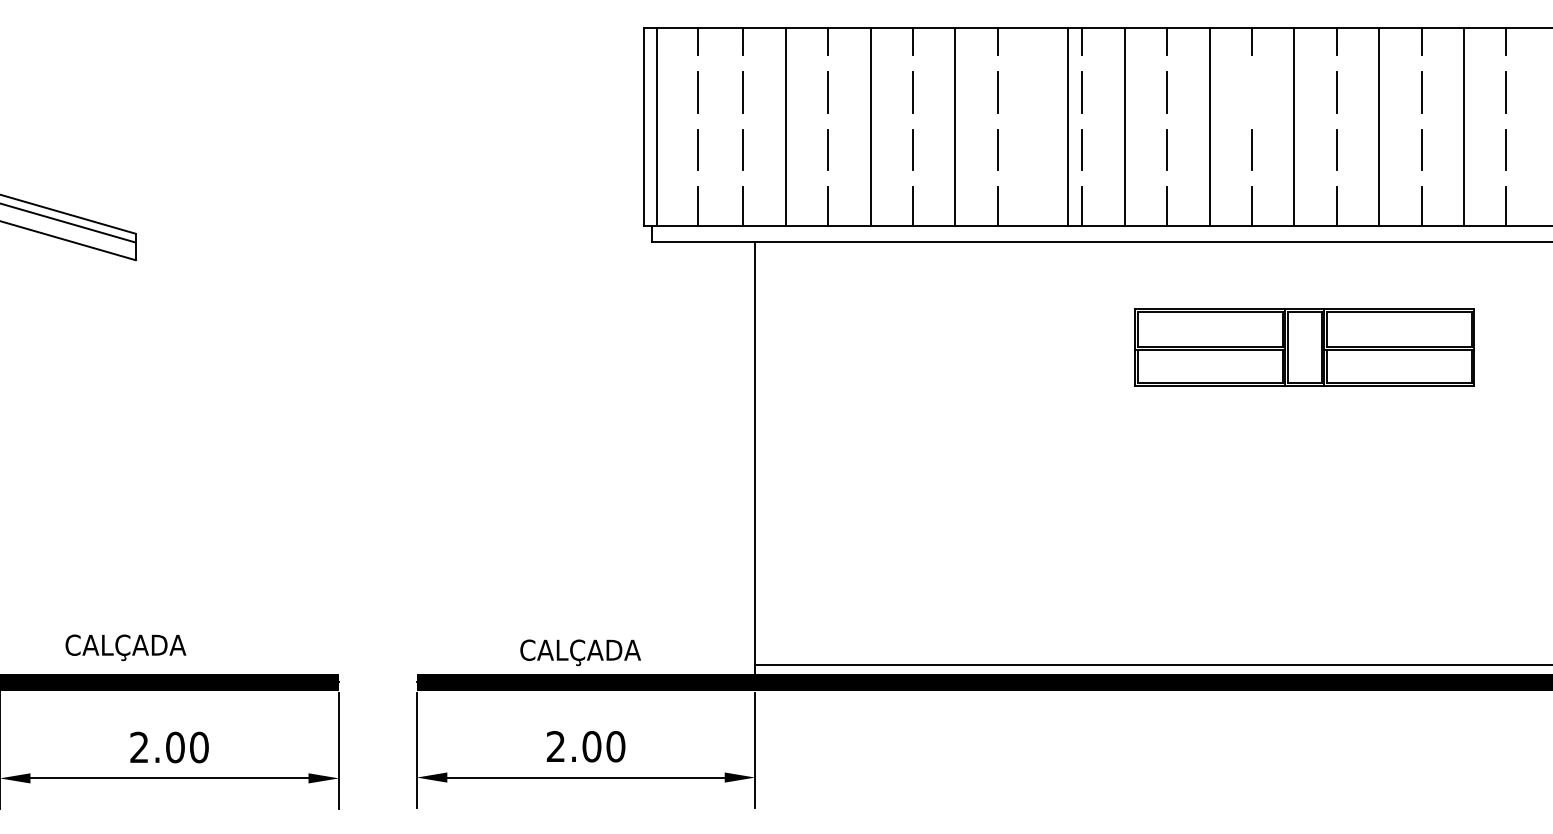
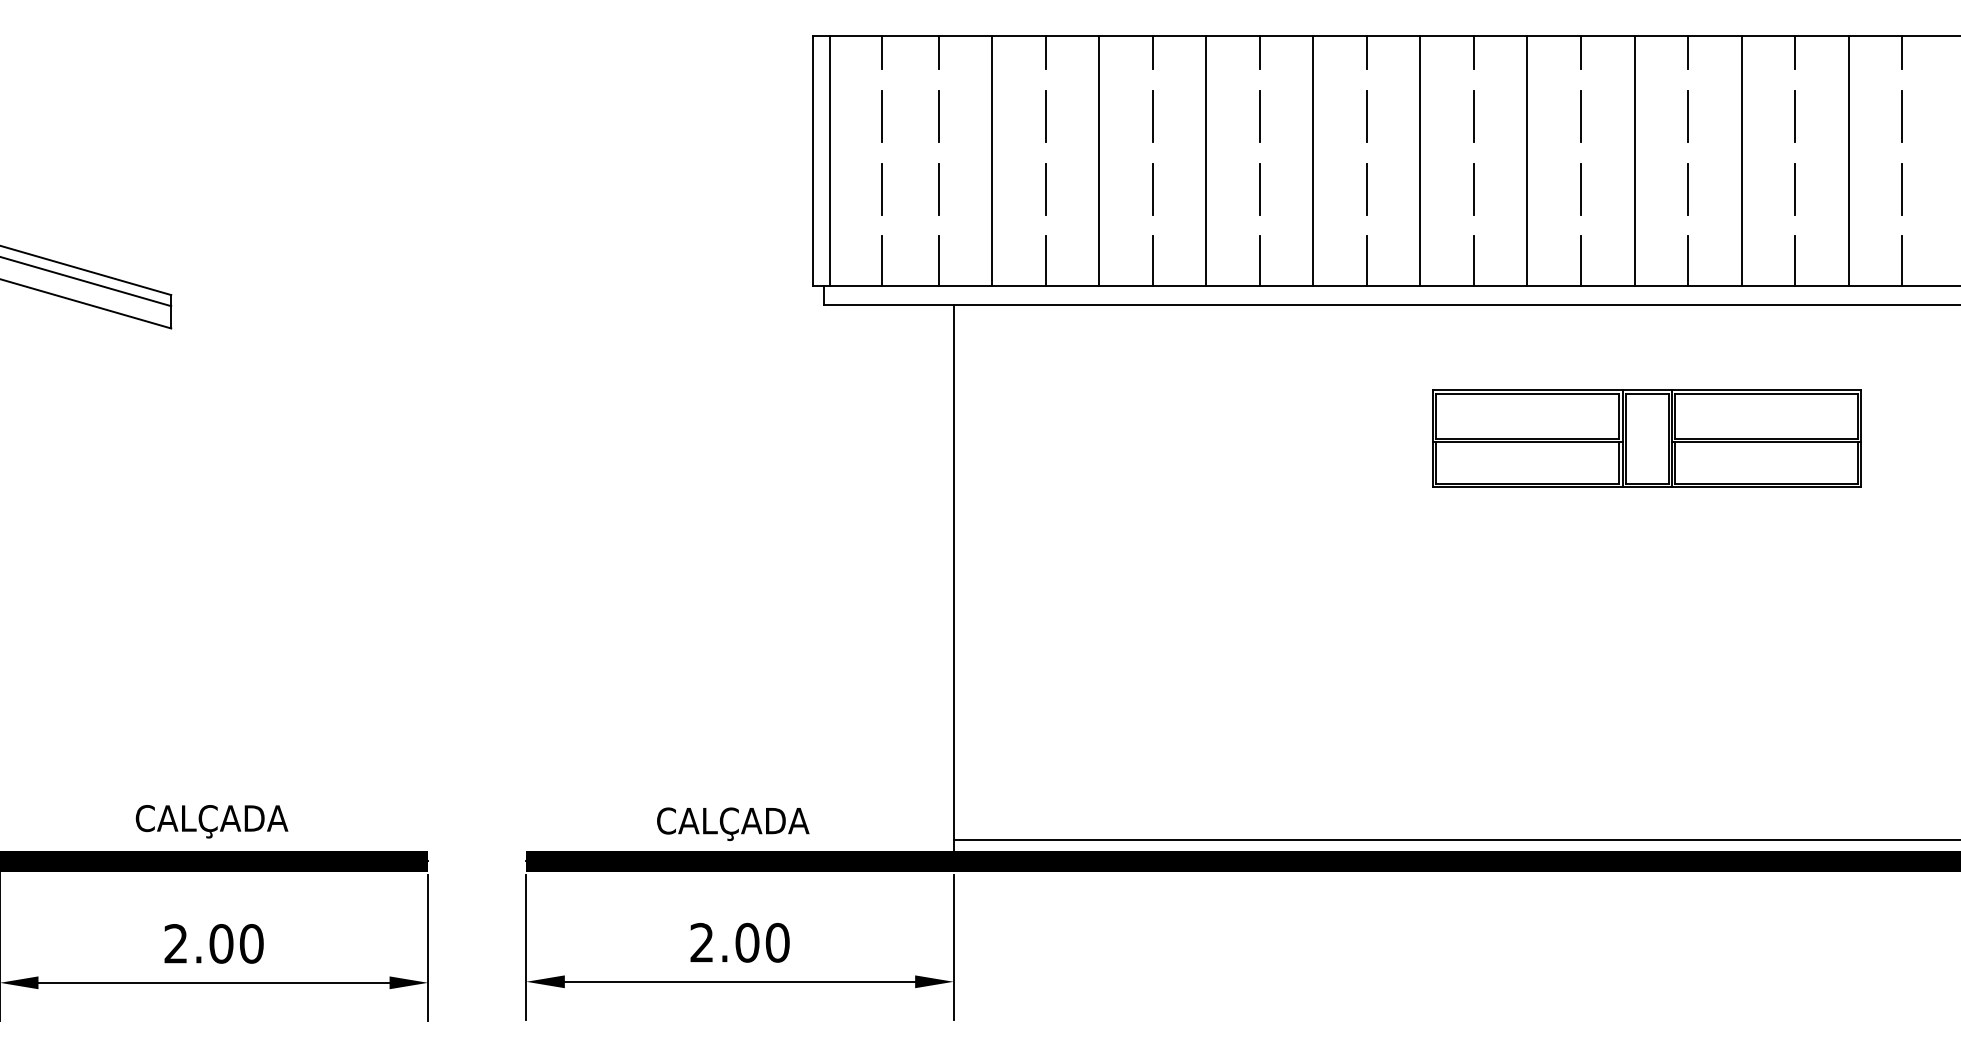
line: (1251, 91) -> (1580, 115), added
line: (1068, 127) -> (1313, 160), moved
text: (125, 647) -> (211, 821), moved

